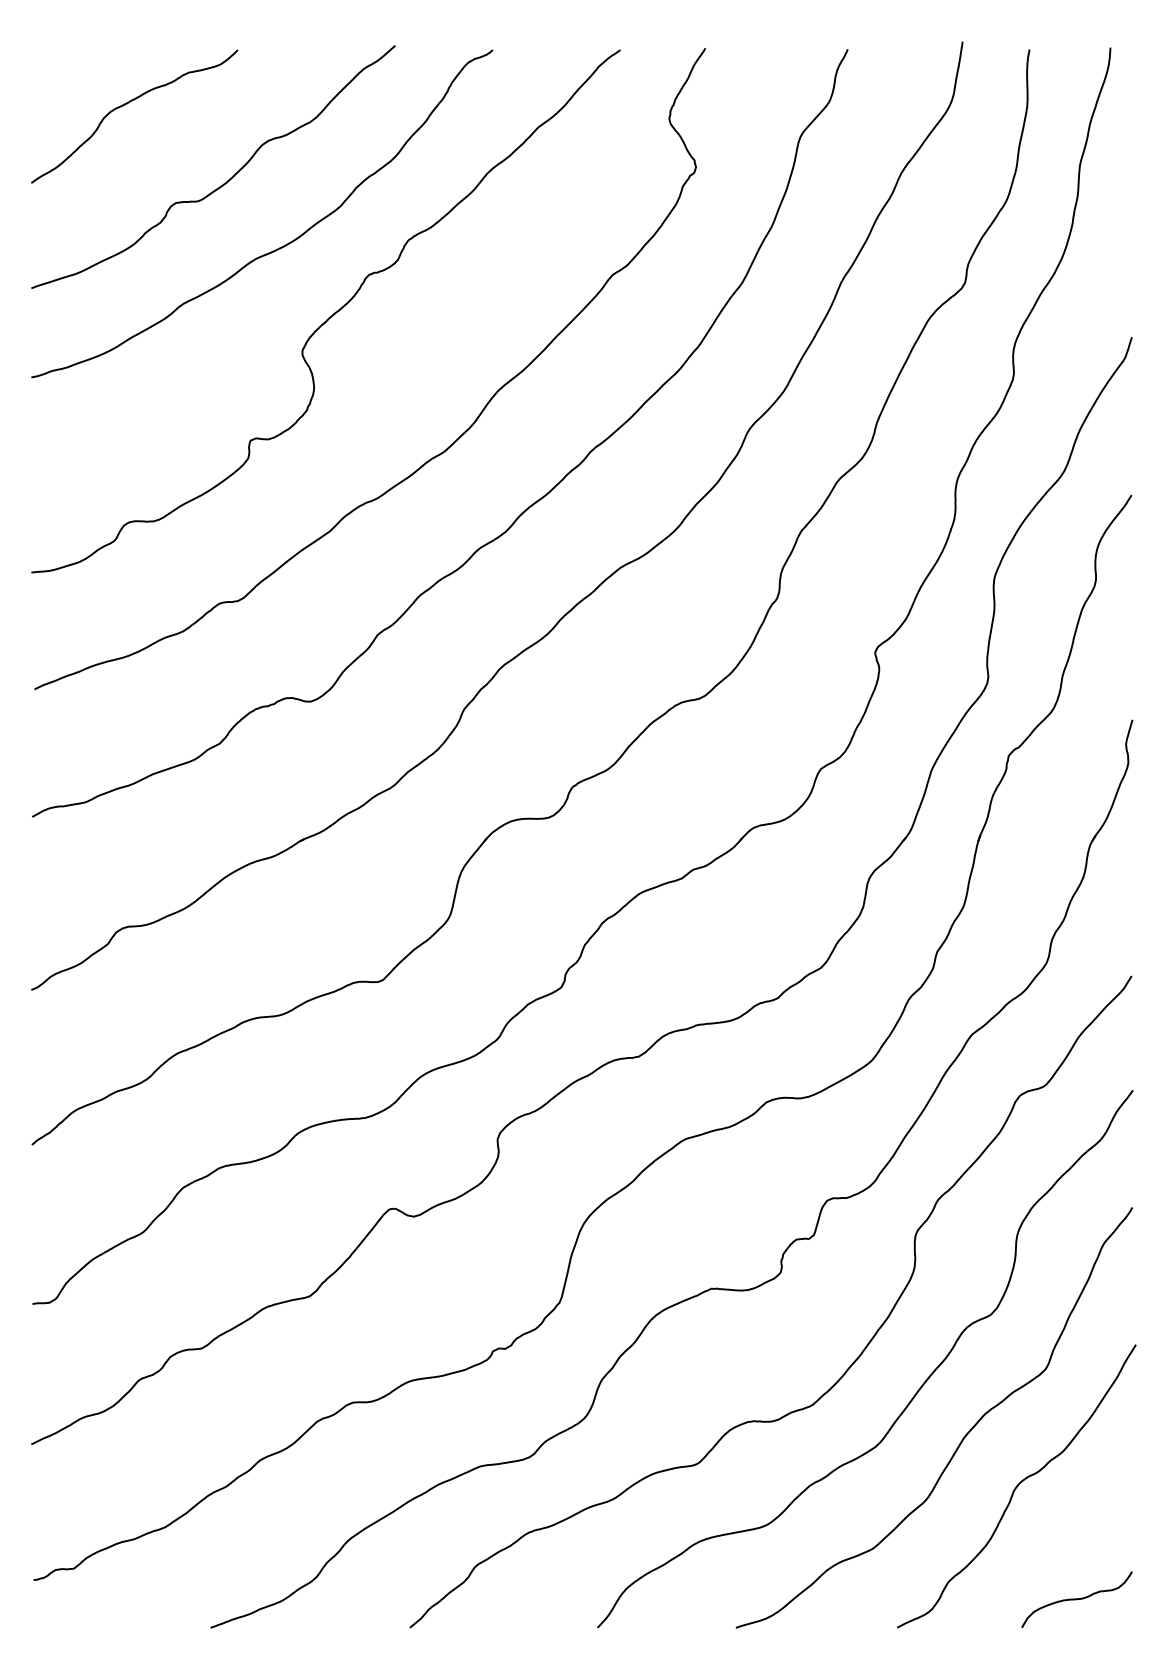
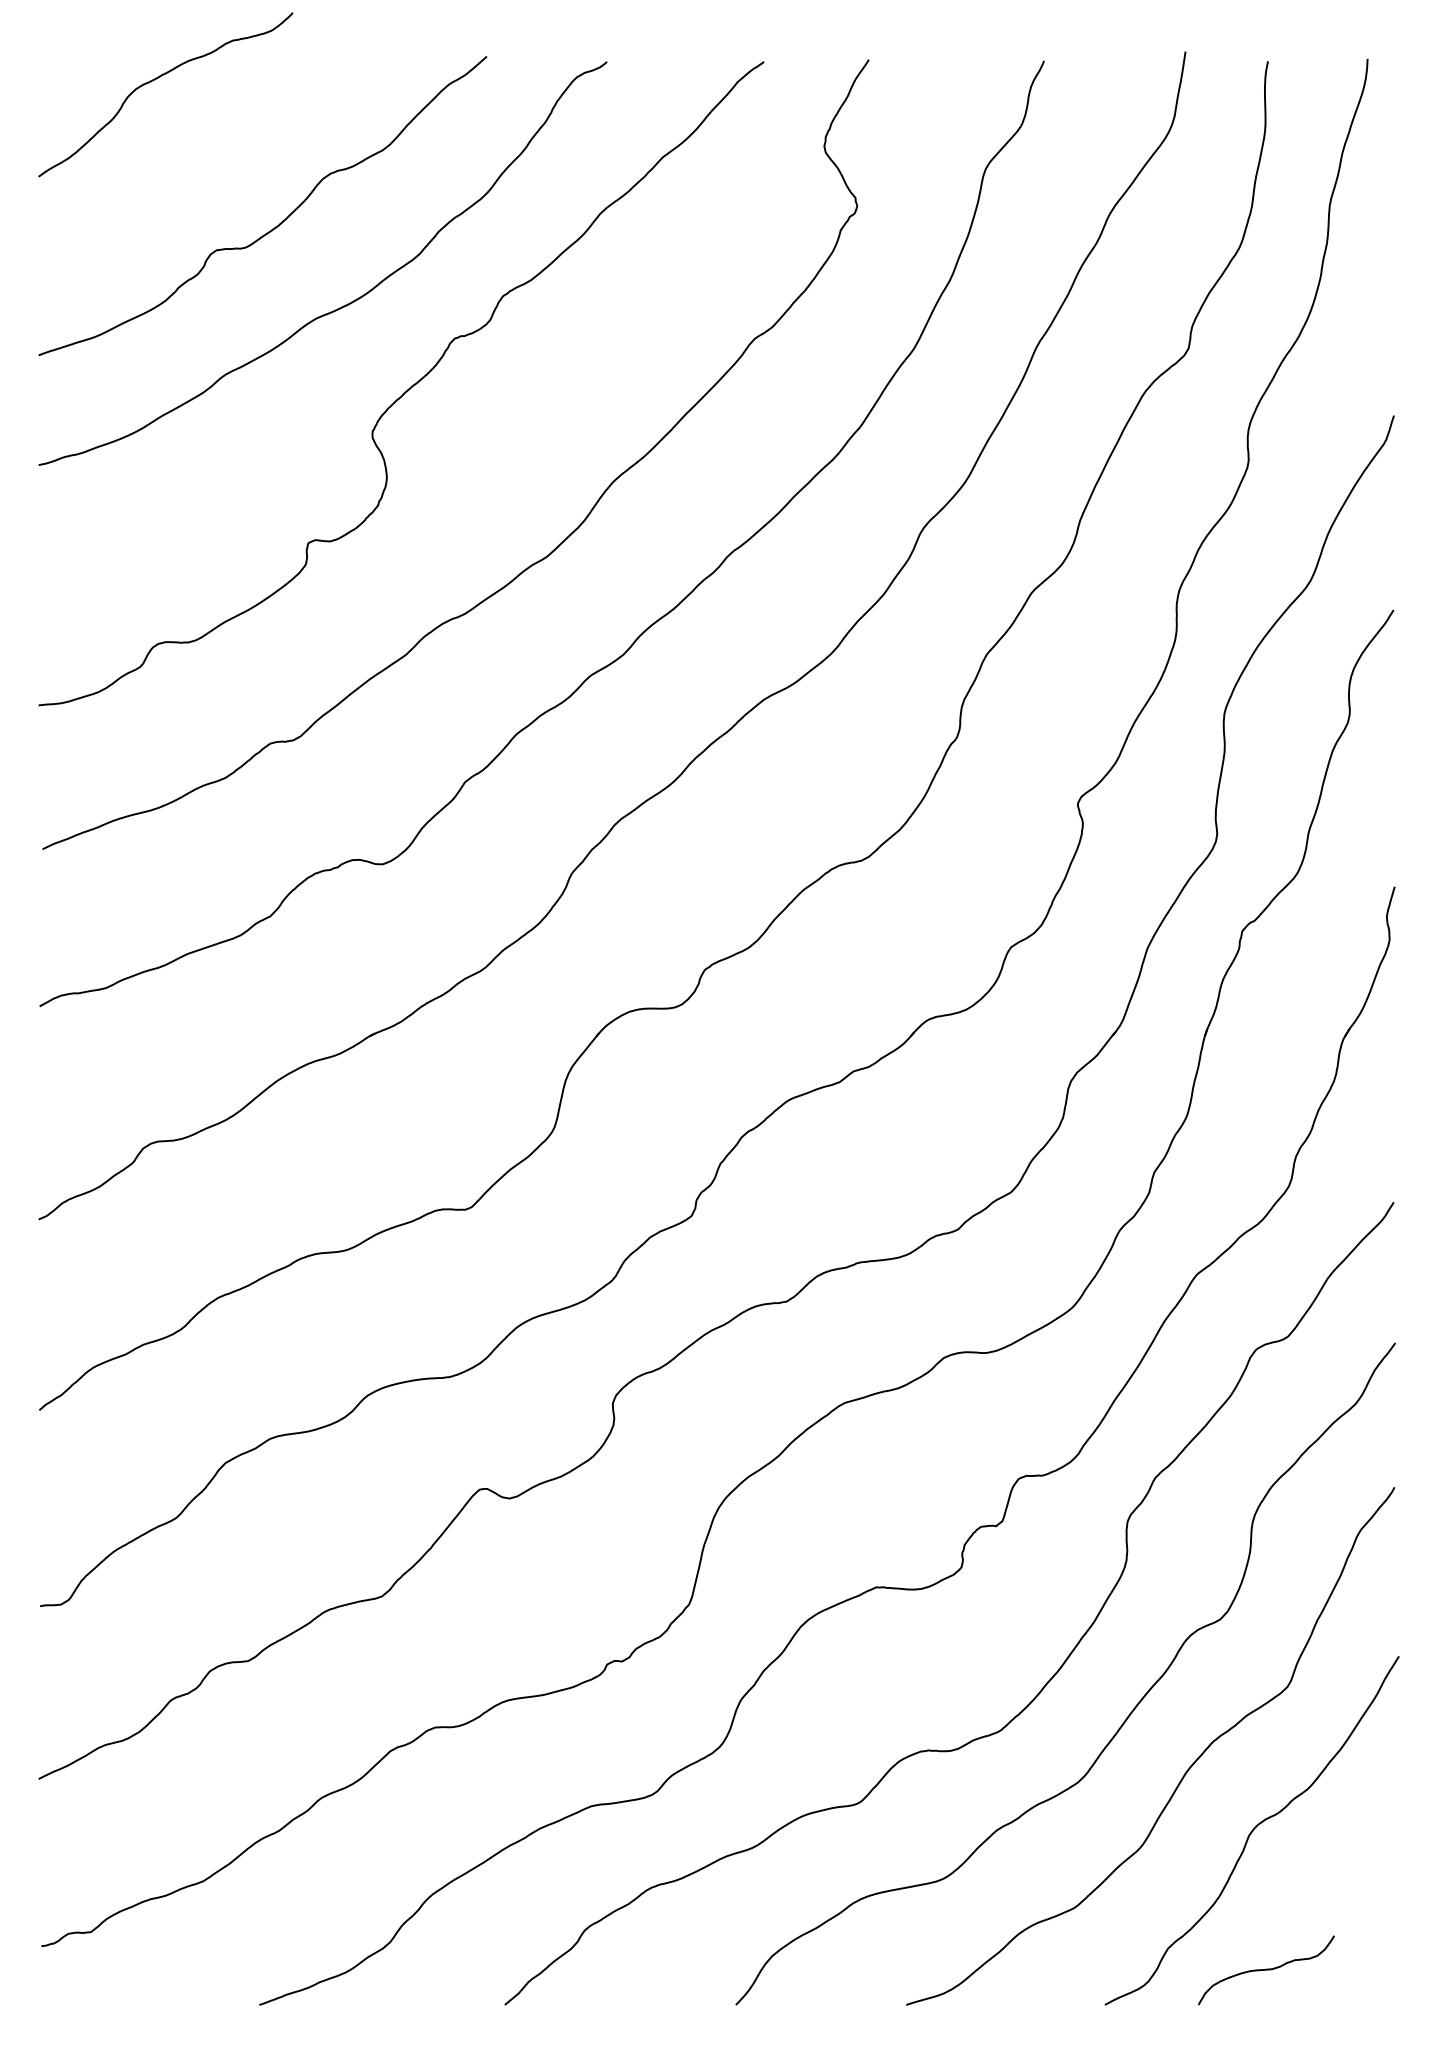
curve: (128, 103) -> (158, 78), moved
curve: (1077, 1599) -> (1266, 1970), moved

